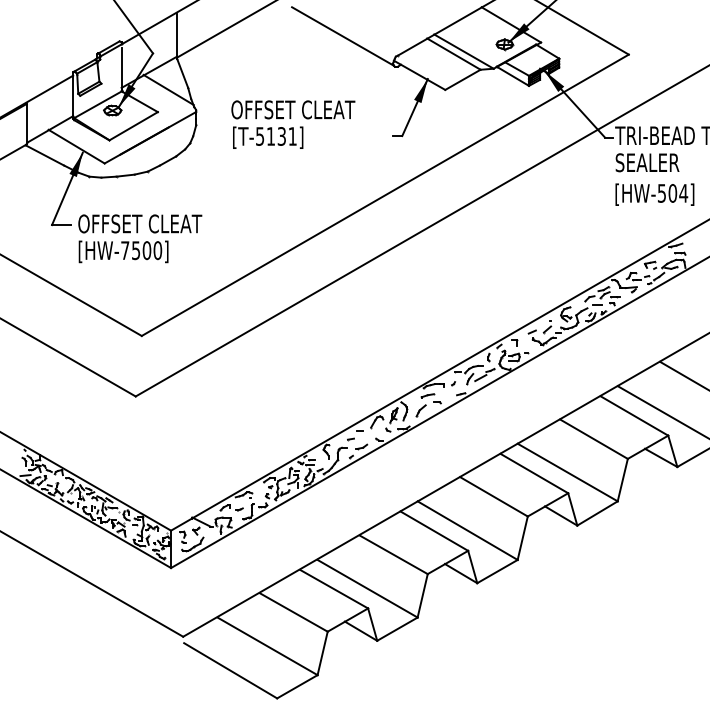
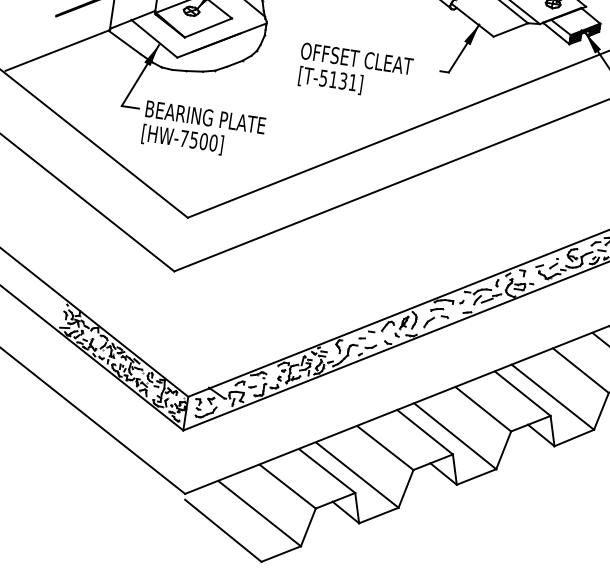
text: (293, 124) -> (355, 71), moved
text: (144, 223) -> (205, 116), OFFSET CLEAT -> BEARING PLATE

